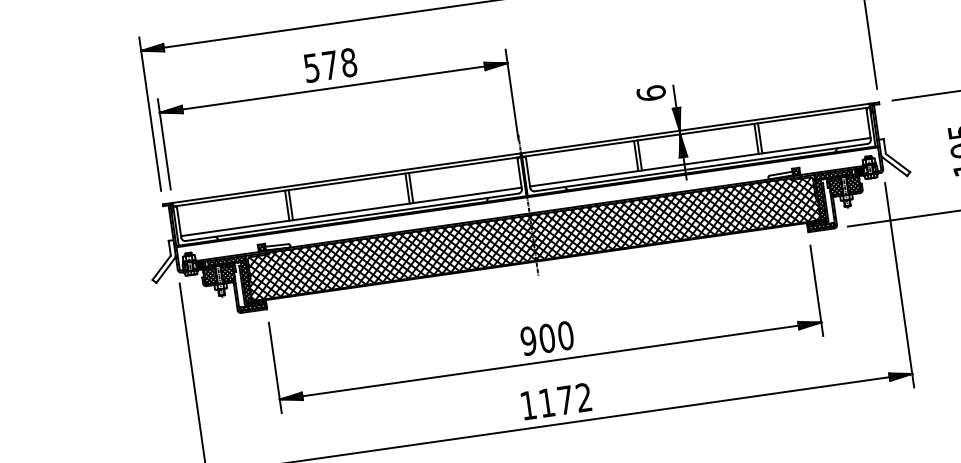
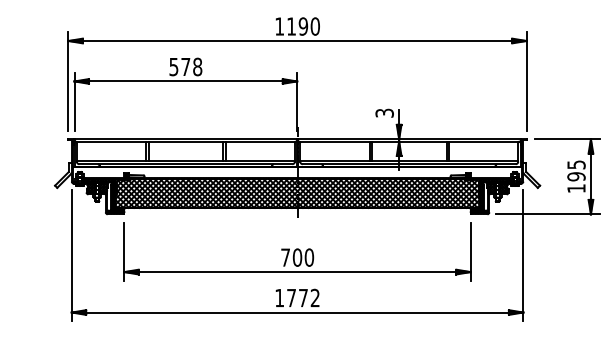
text: (650, 92) -> (384, 112), 6 -> 3
text: (528, 340) -> (285, 257), 900 -> 700
text: (546, 403) -> (291, 298), 1172 -> 1772

